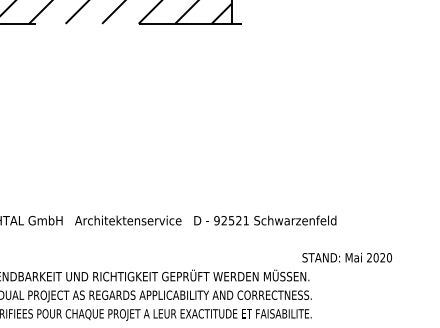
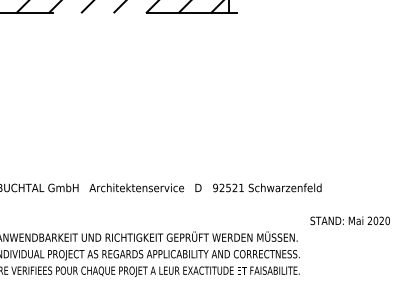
text: (346, 257) -> (349, 220), moved

